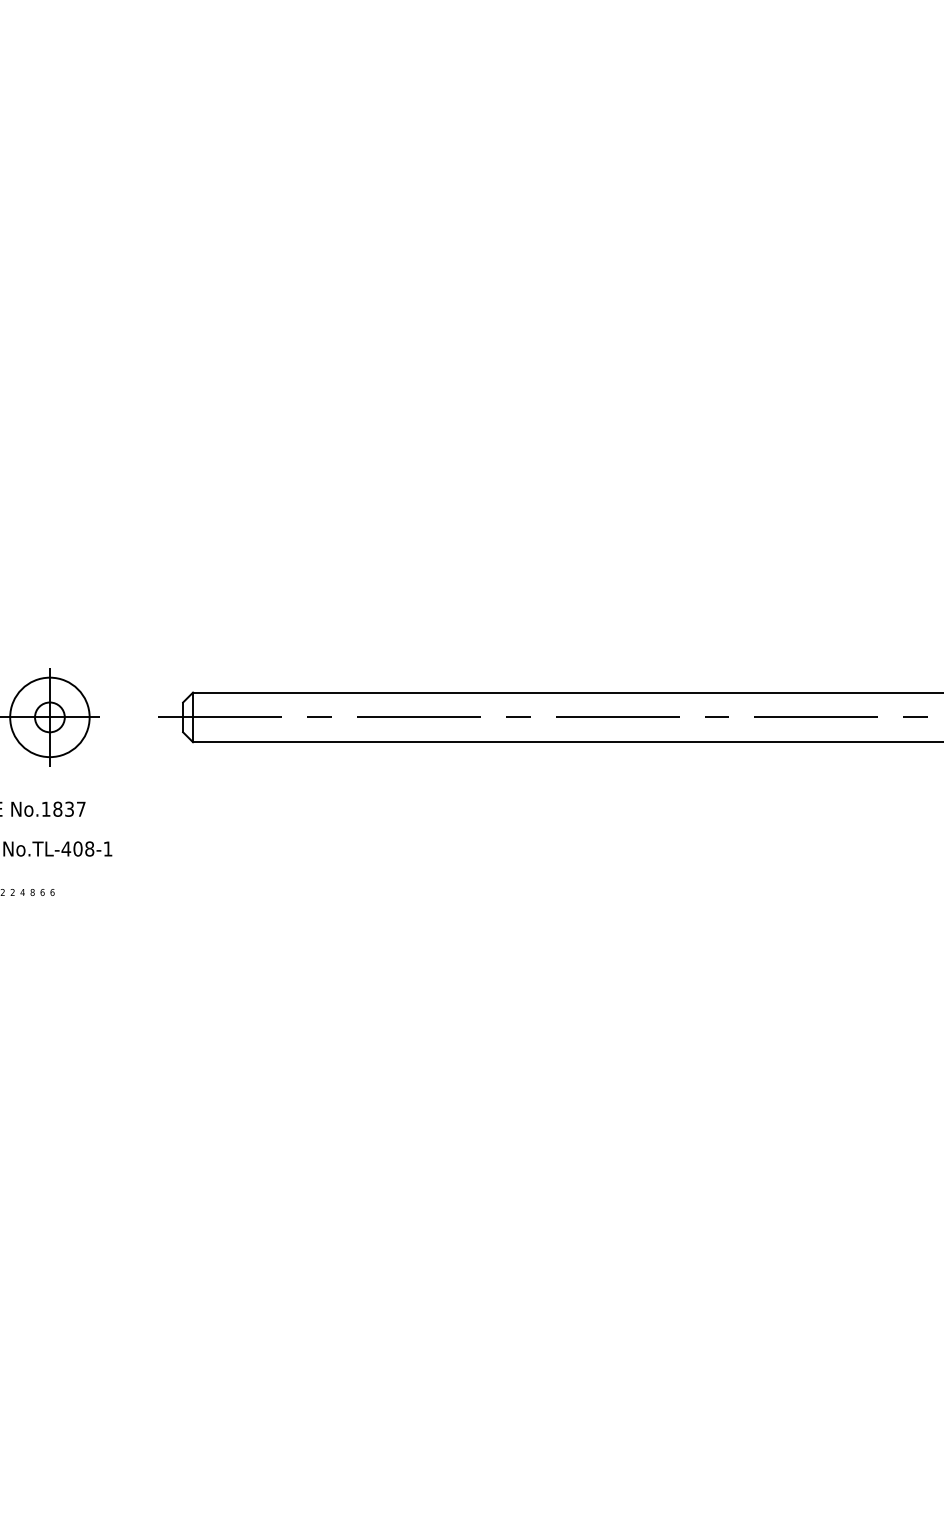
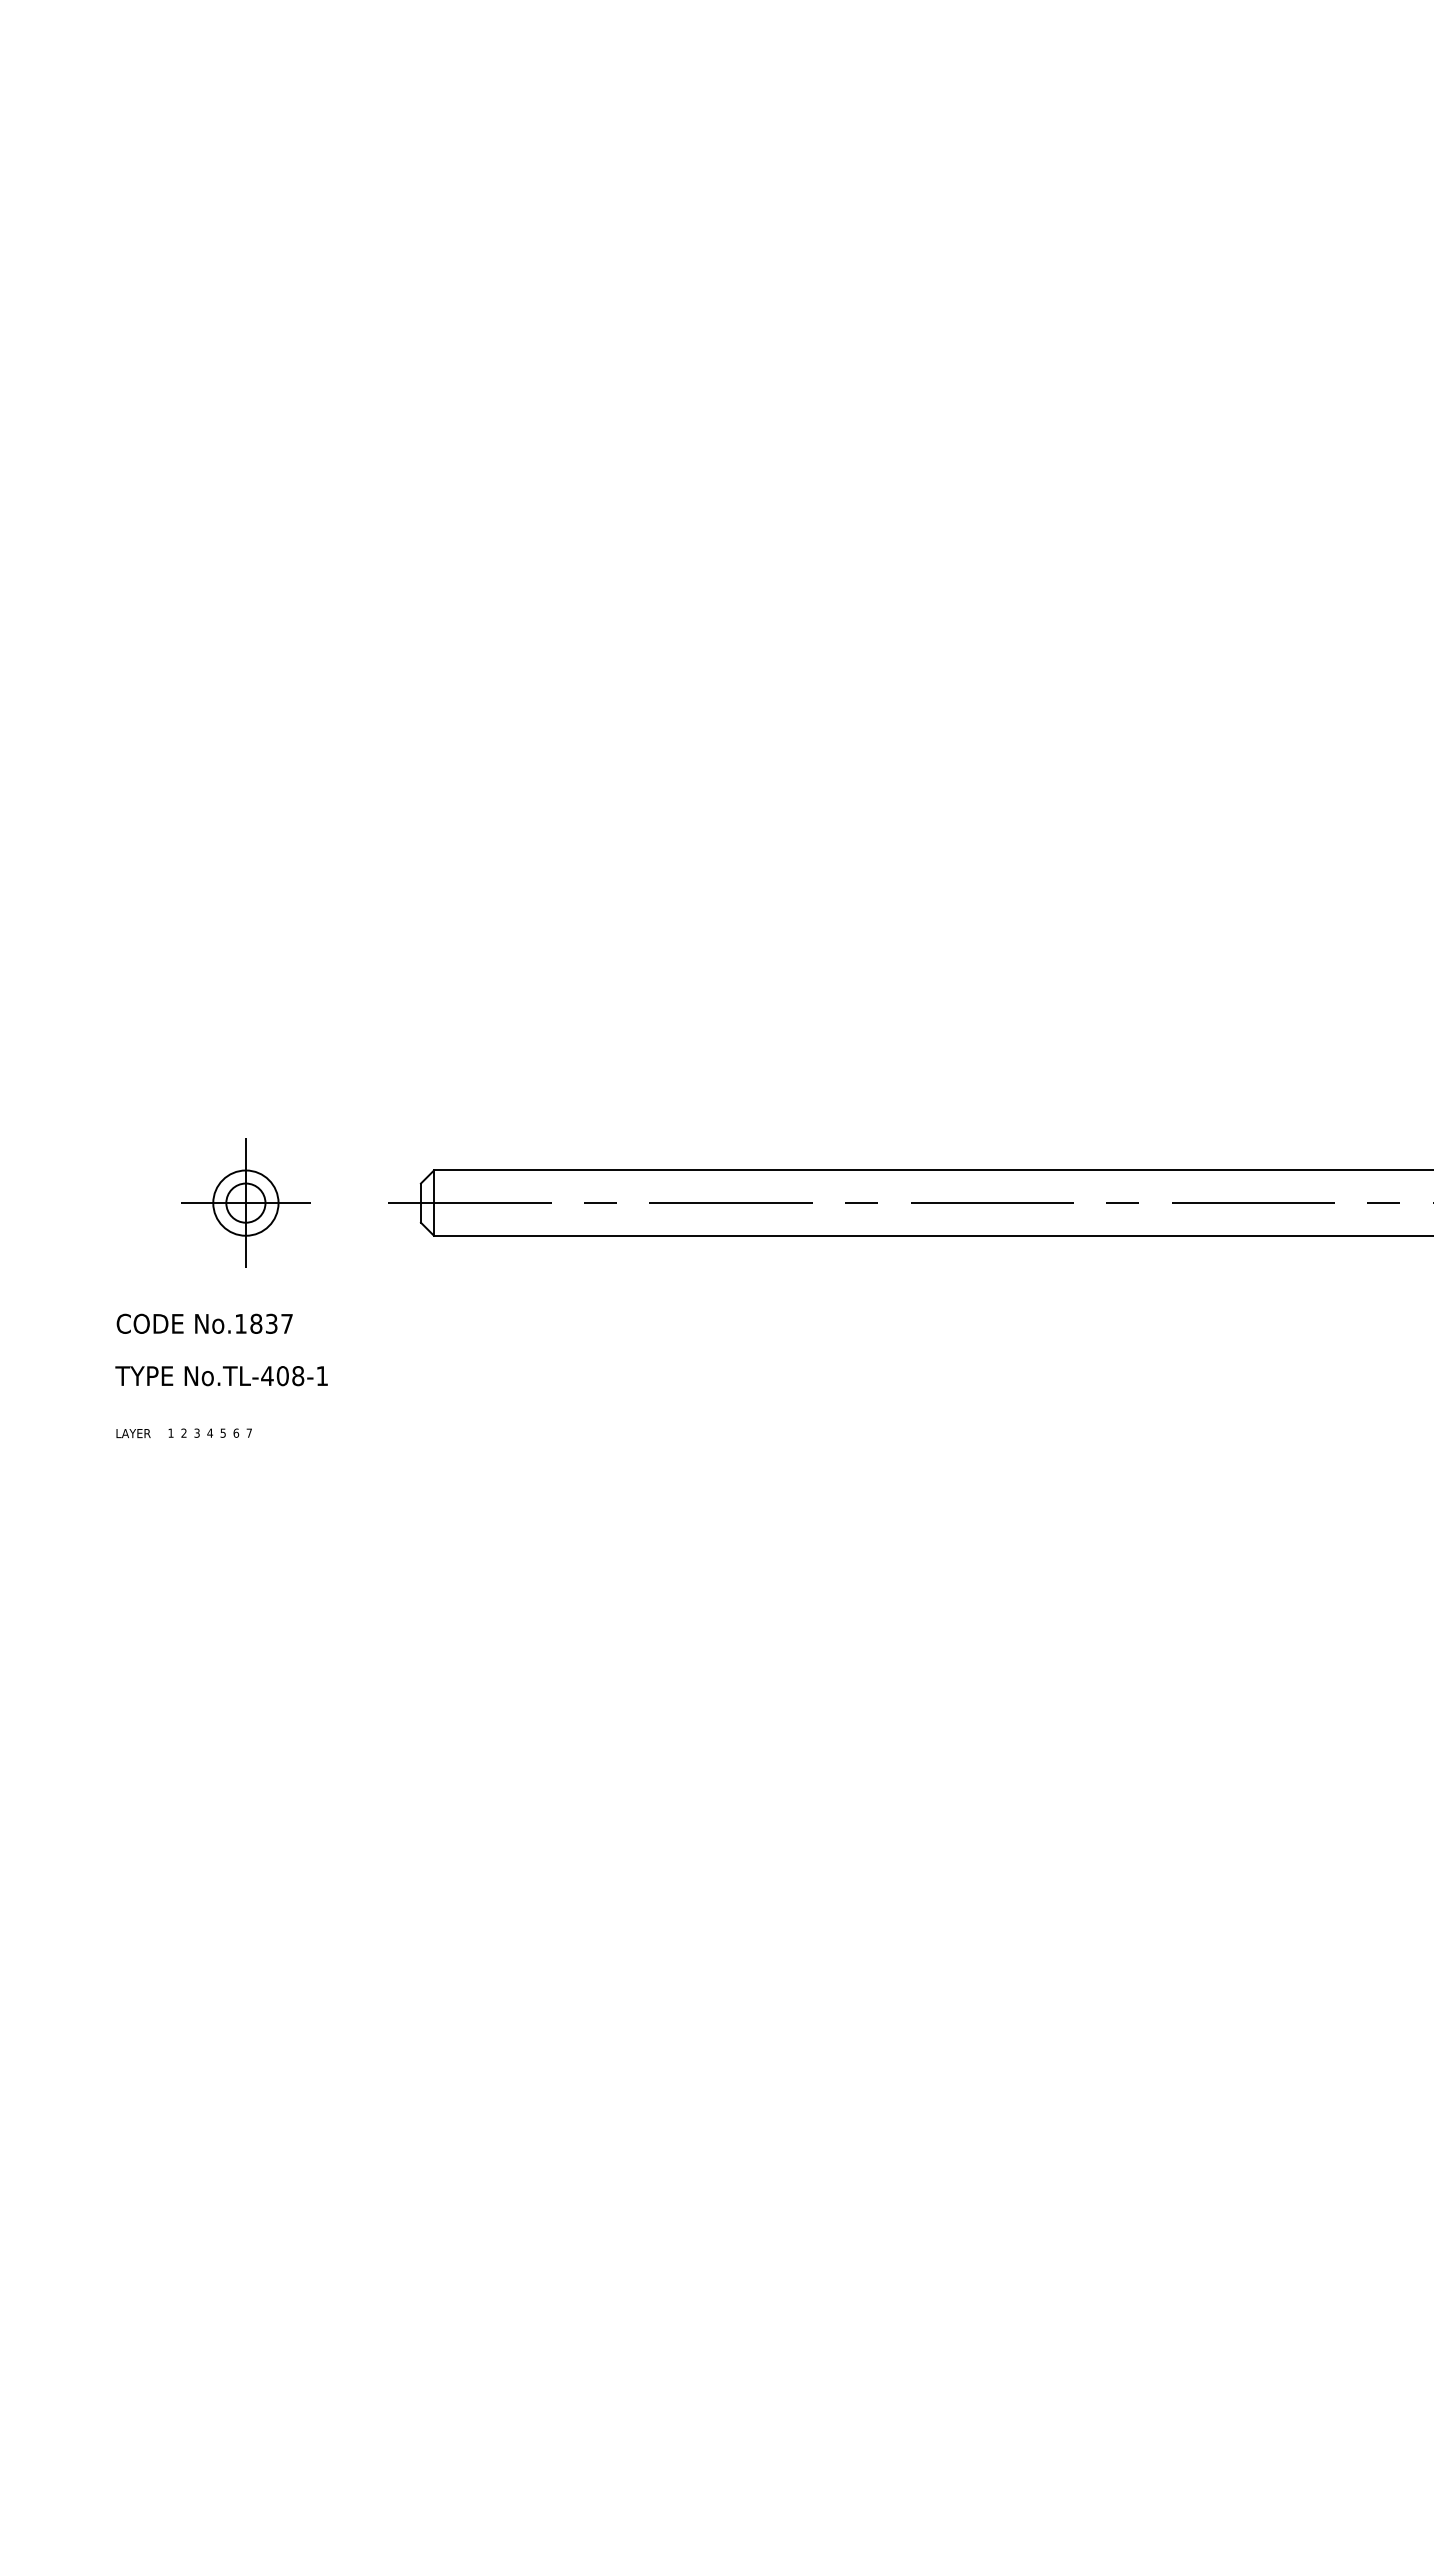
circle: (49, 716) -> (245, 1202), size x0.62
text: (32, 891) -> (222, 1432), 8 -> 5
text: (52, 891) -> (249, 1432), 6 -> 7
text: (12, 892) -> (196, 1433), 2 -> 3

